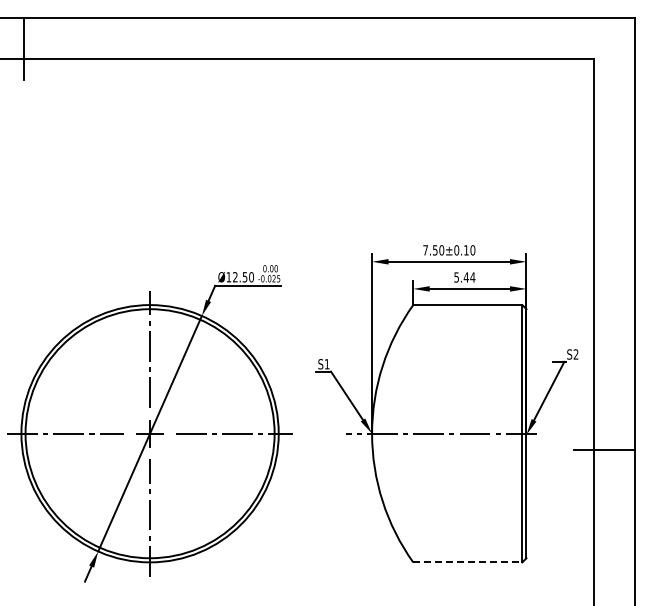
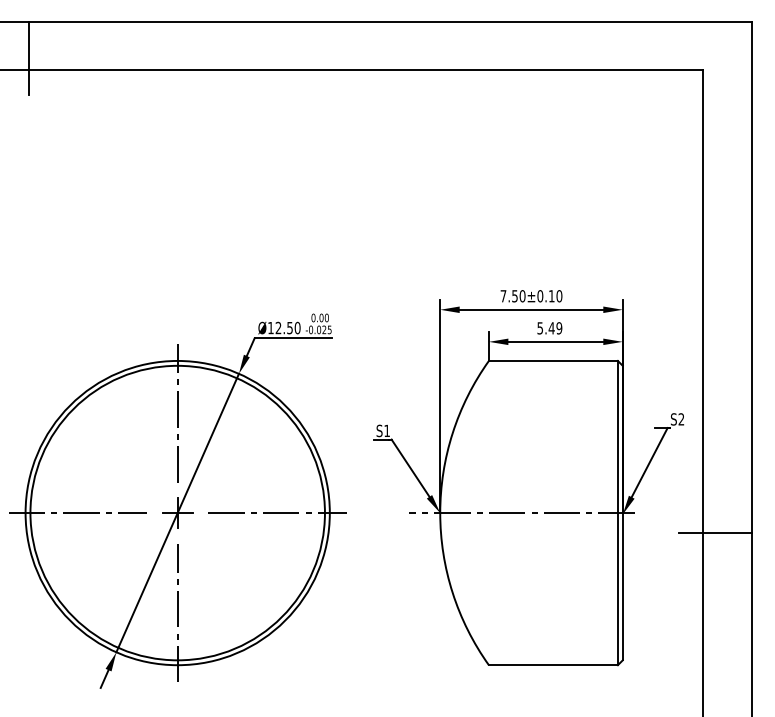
text: (472, 277) -> (558, 328), 5.44 -> 5.49
line: (467, 562) -> (553, 665), dashed -> solid

